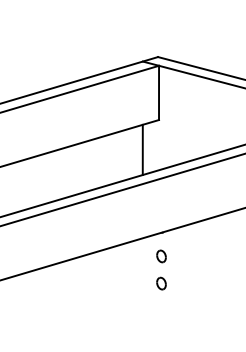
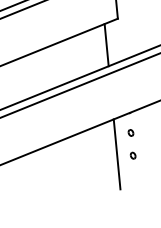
part: (161, 255) -> (130, 132), size x0.62
line: (142, 279) -> (116, 154), added
part: (161, 282) -> (133, 155), size x0.62

